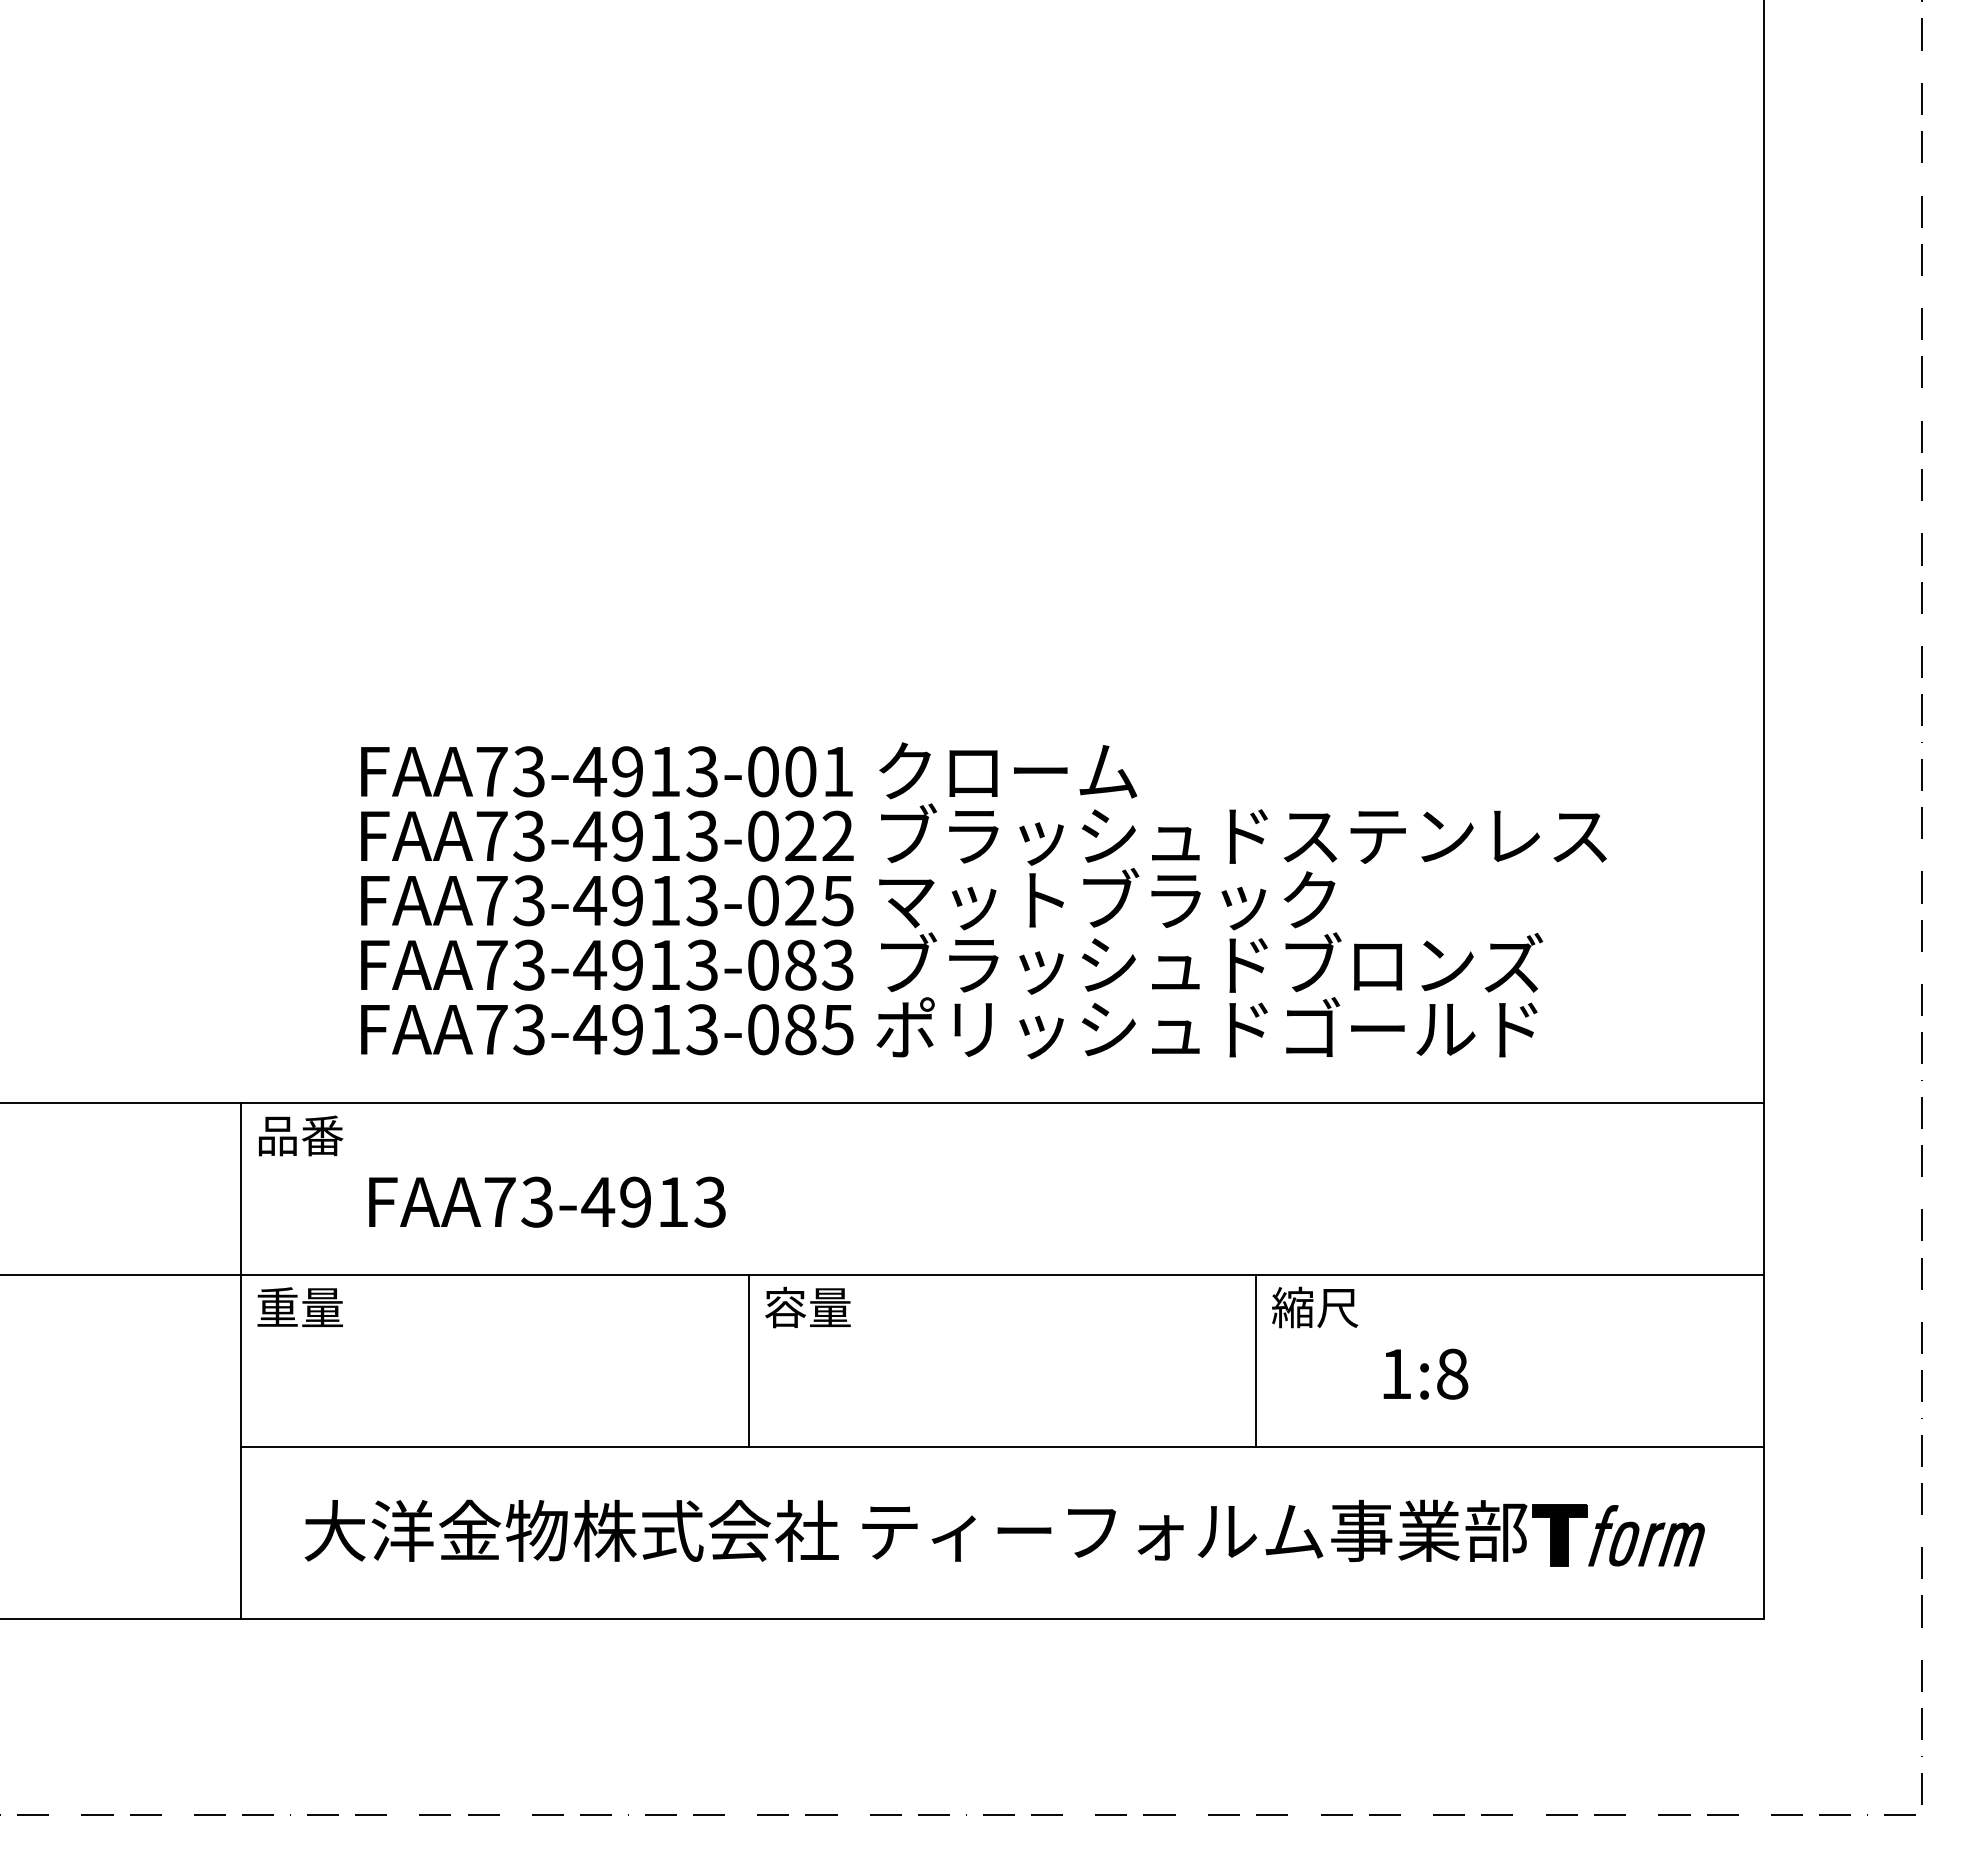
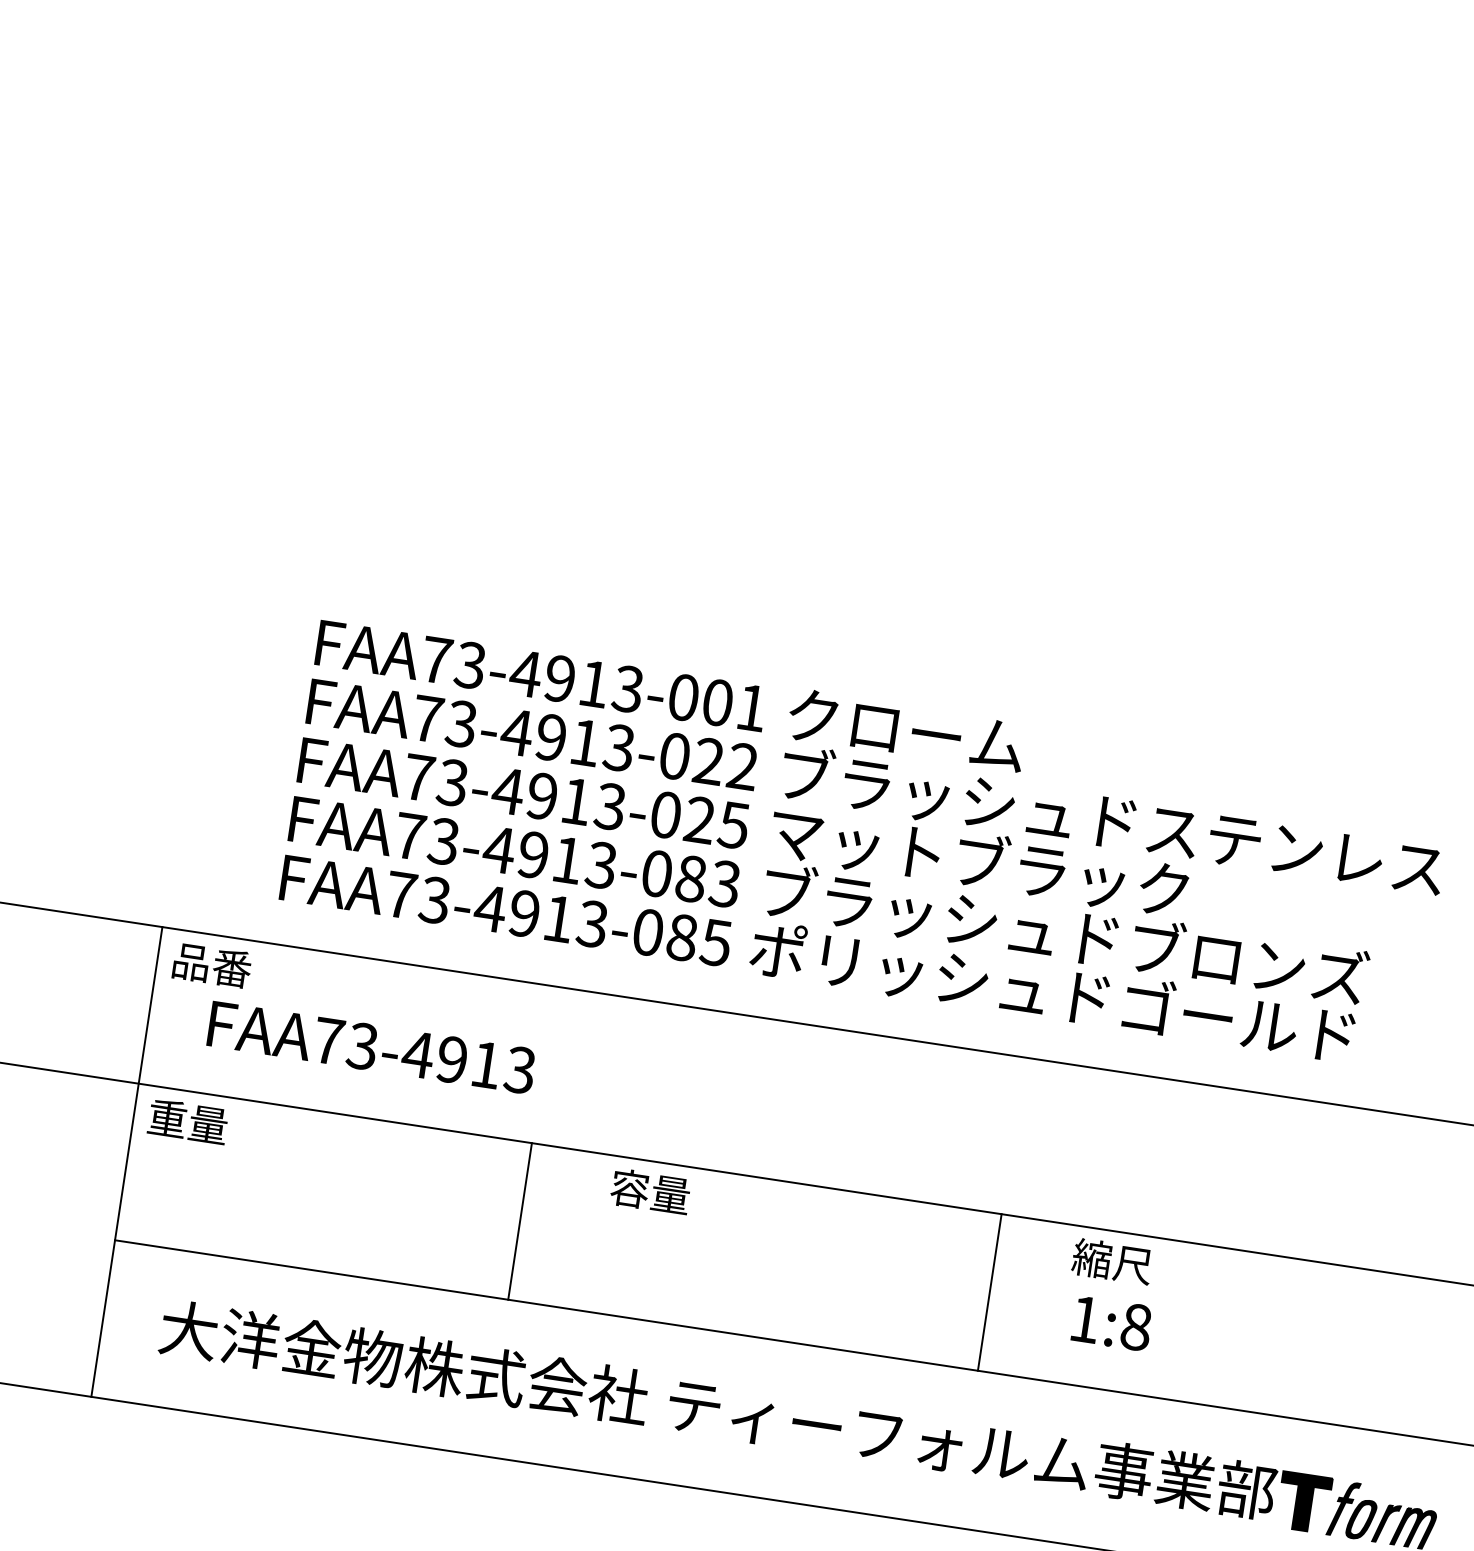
text: (547, 1201) -> (372, 1047), moved
line: (748, 1360) -> (519, 1221), moved
line: (1256, 1360) -> (989, 1292), moved
text: (1425, 1373) -> (1111, 1322), moved

